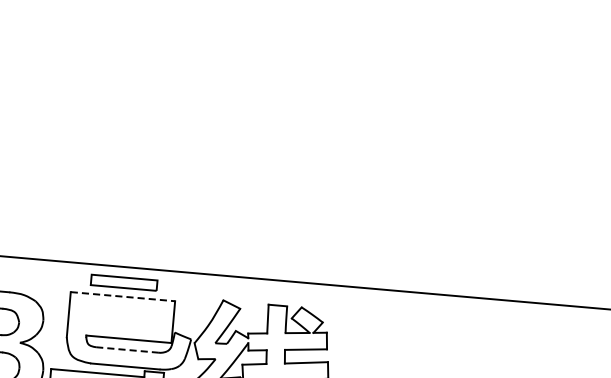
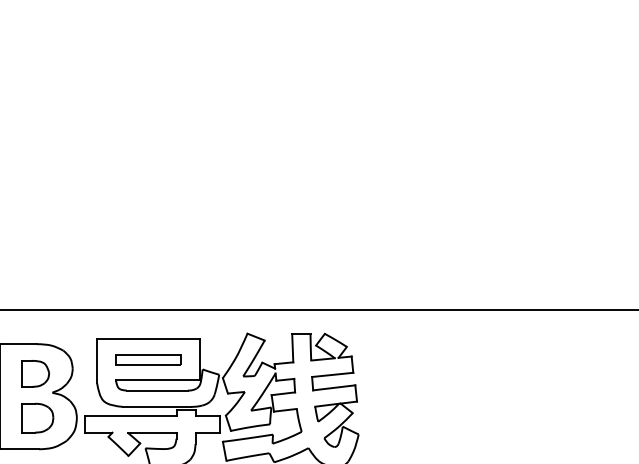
part: (124, 282) -> (148, 359), moved
line: (122, 296) -> (148, 338), dashed -> solid
line: (127, 349) -> (157, 390), dashed -> solid

